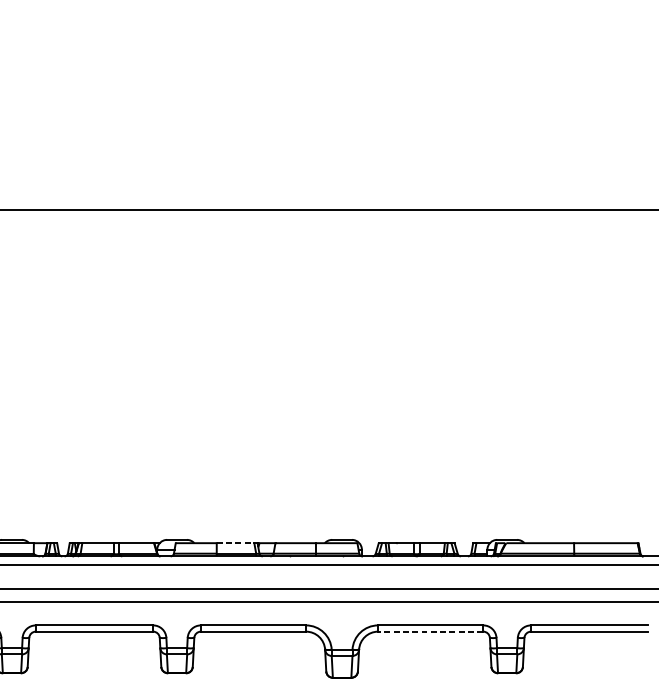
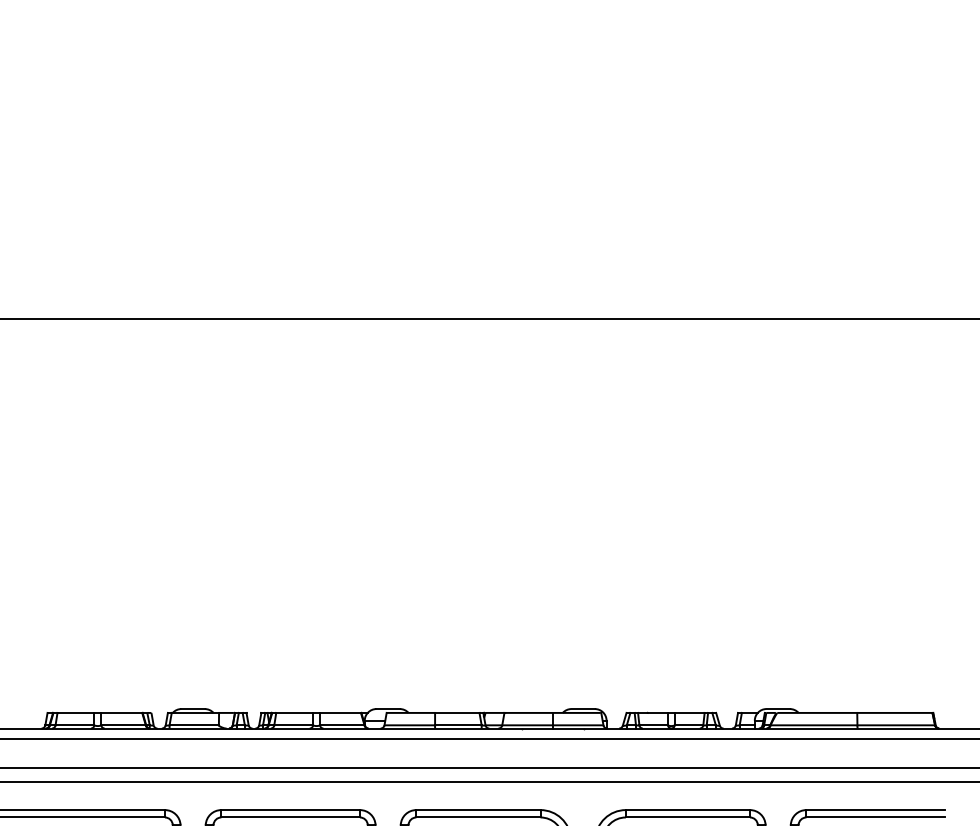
line: (235, 542) -> (457, 712), dashed -> solid
line: (430, 631) -> (687, 817), dashed -> solid

